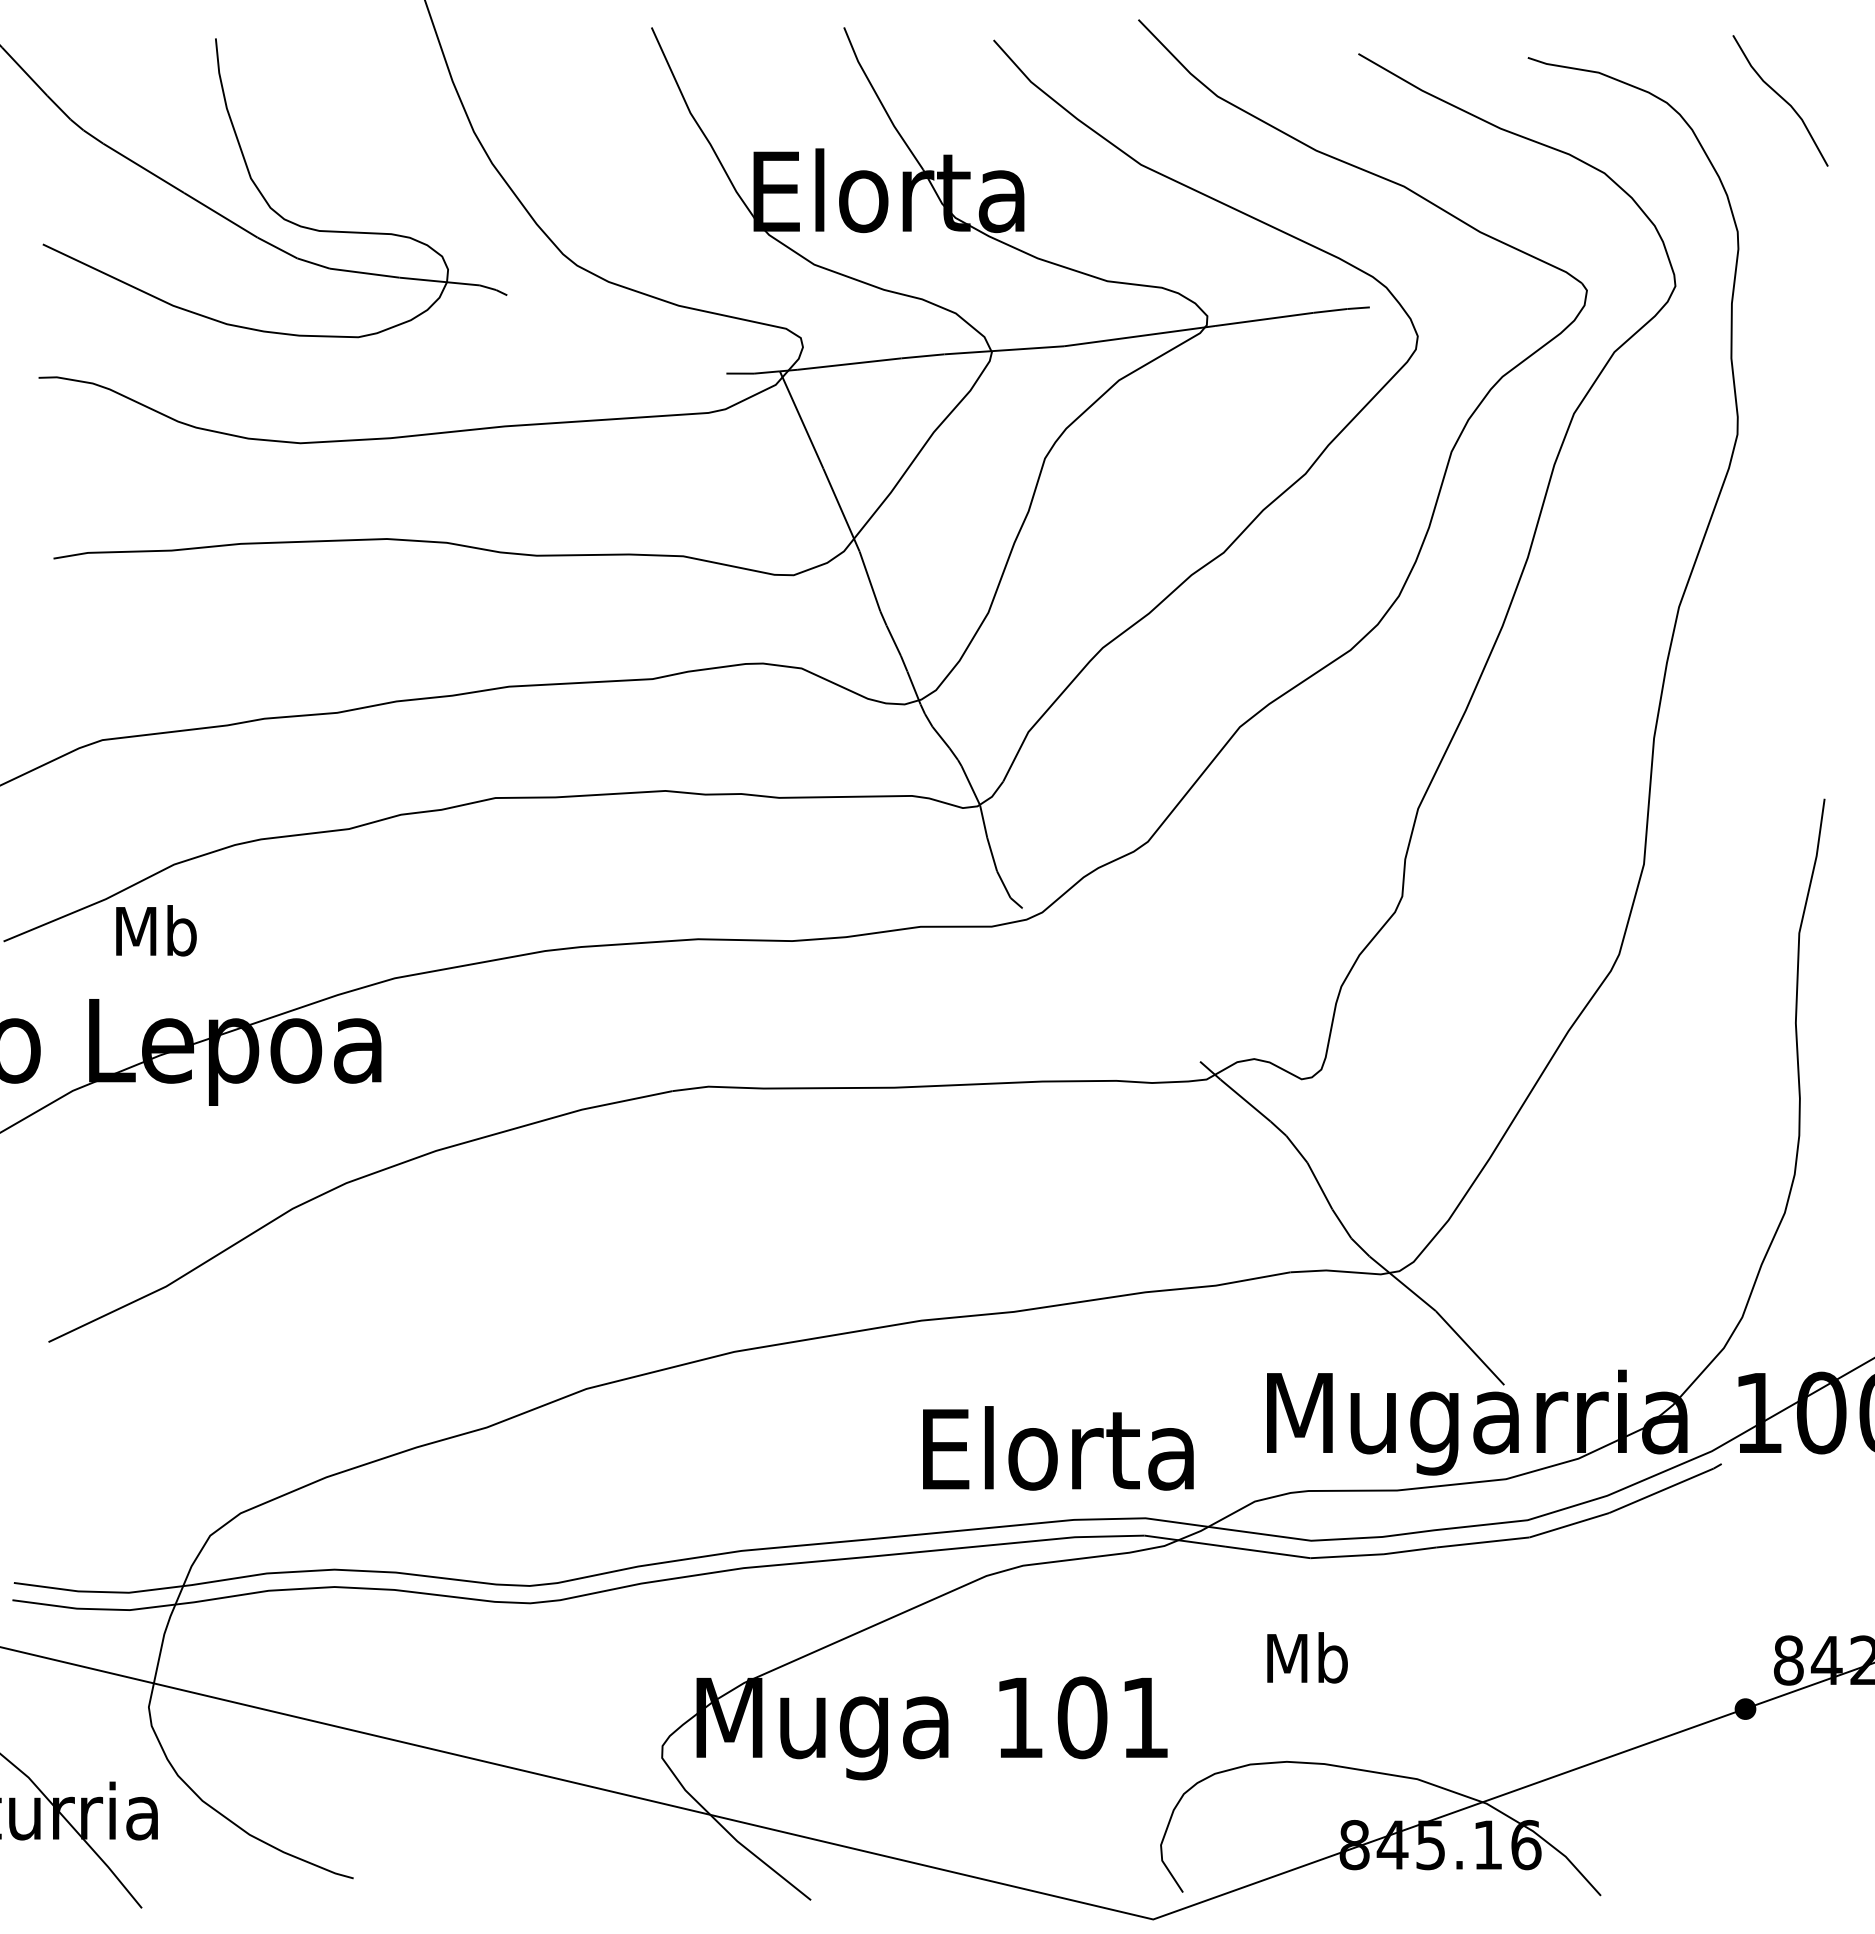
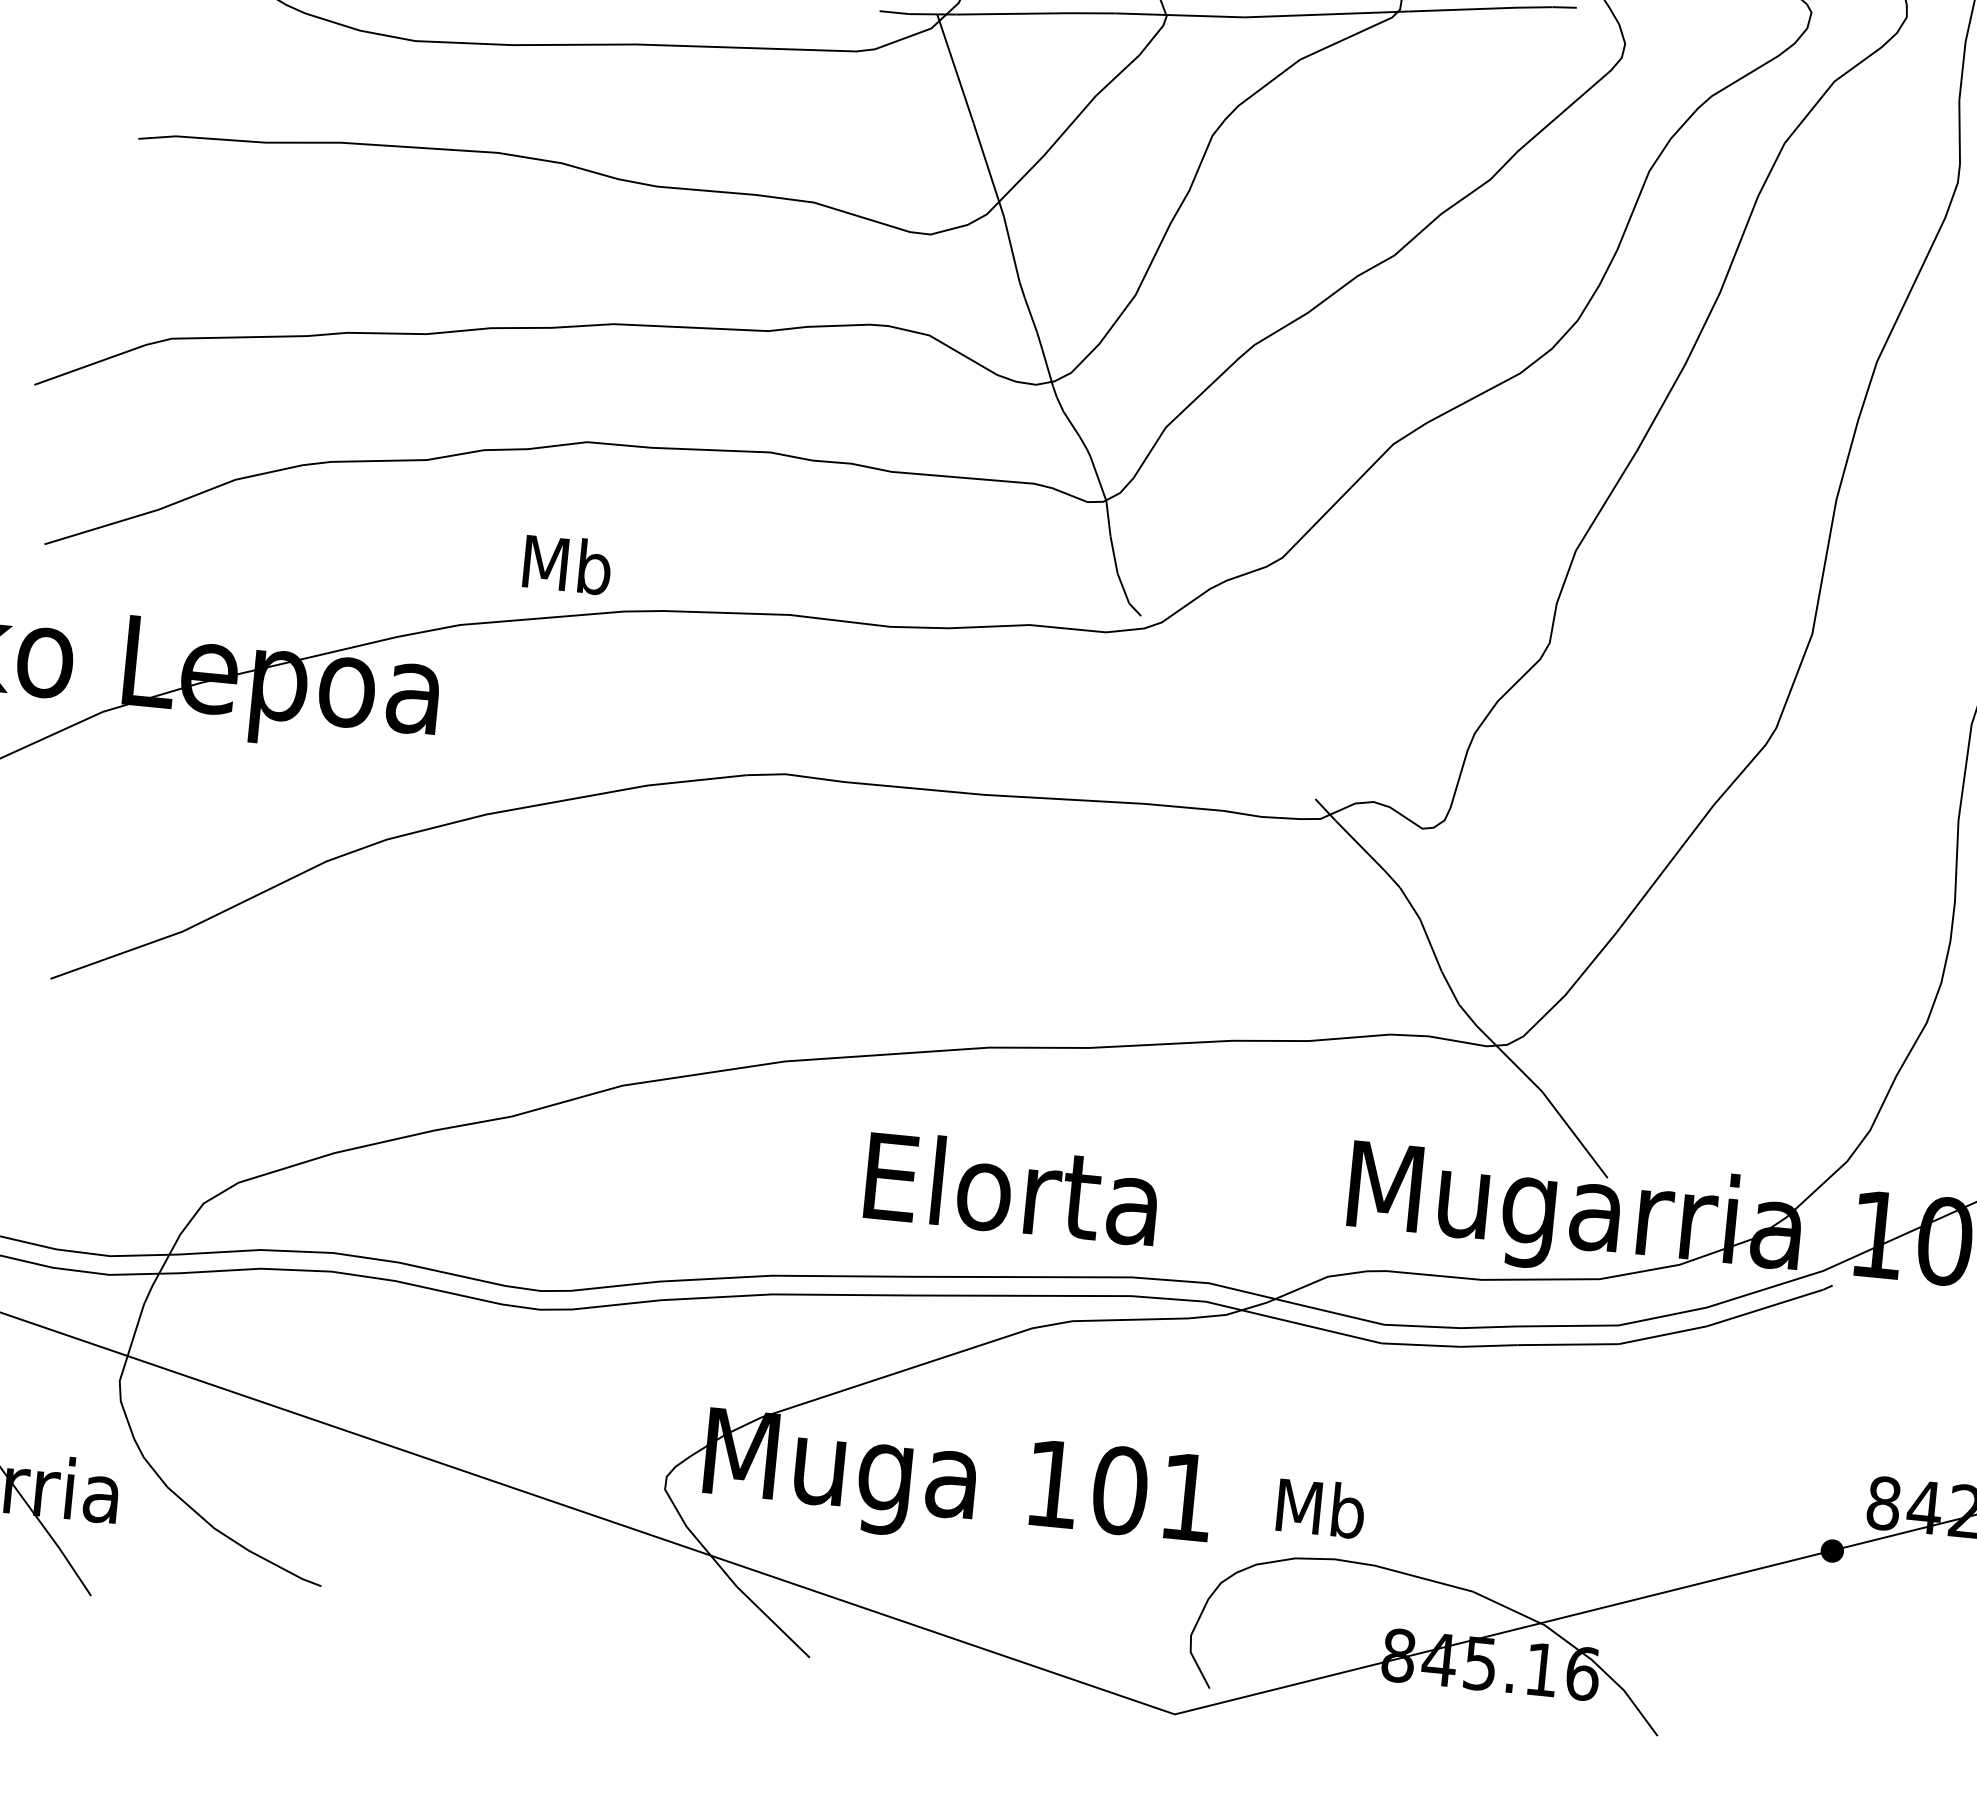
text: (156, 930) -> (567, 564), moved
text: (1058, 1448) -> (1012, 1188), moved
text: (1307, 1657) -> (1321, 1507), moved

